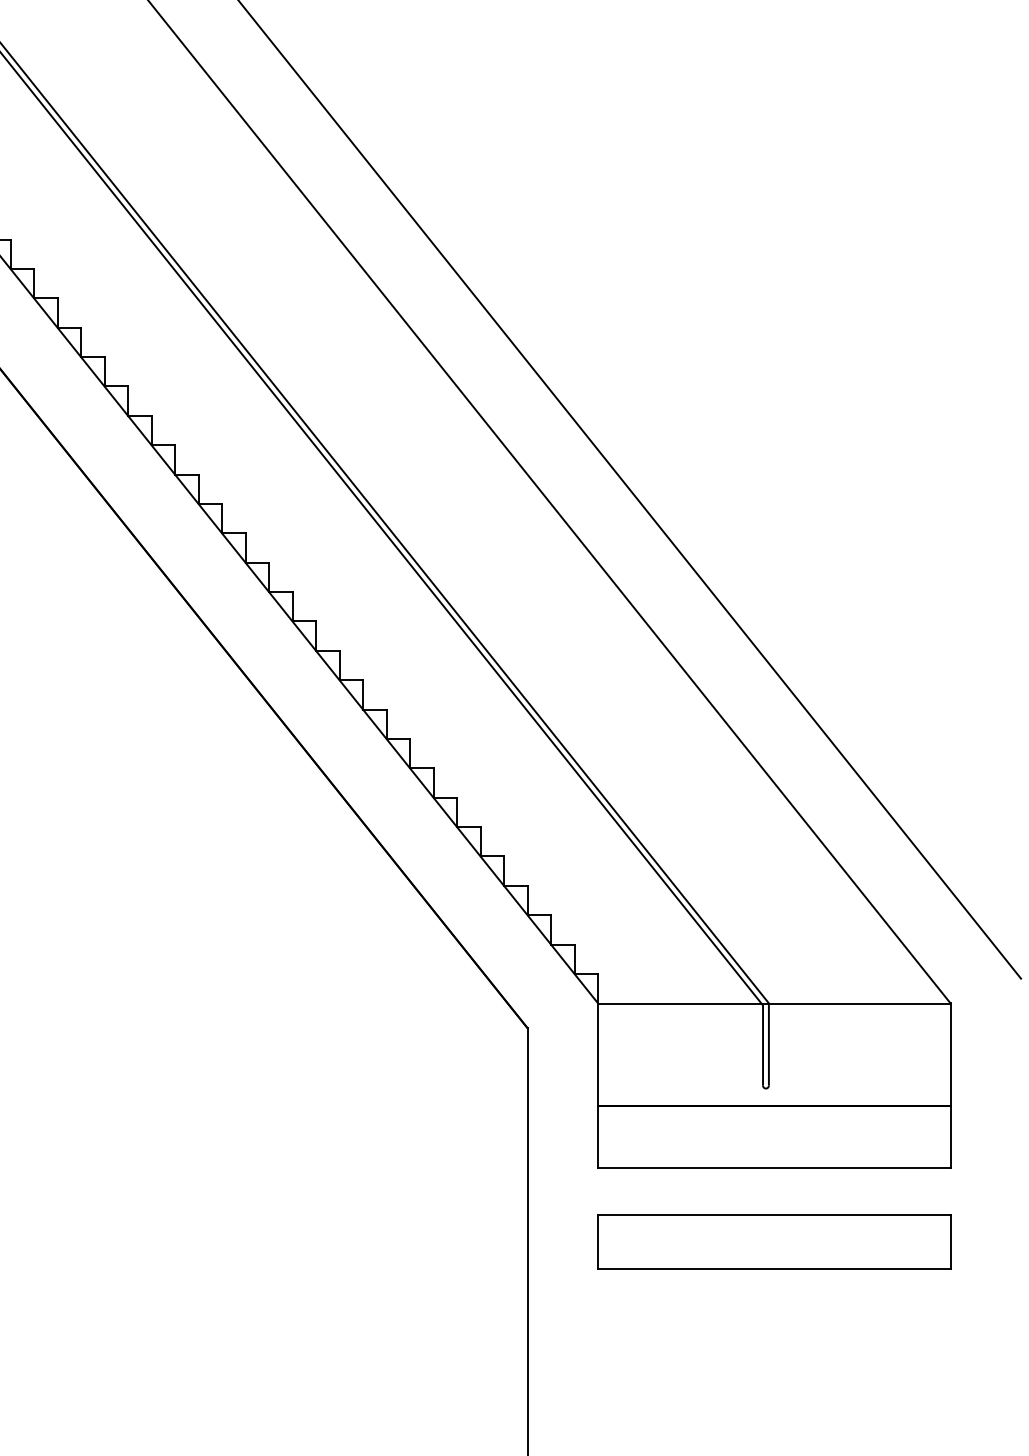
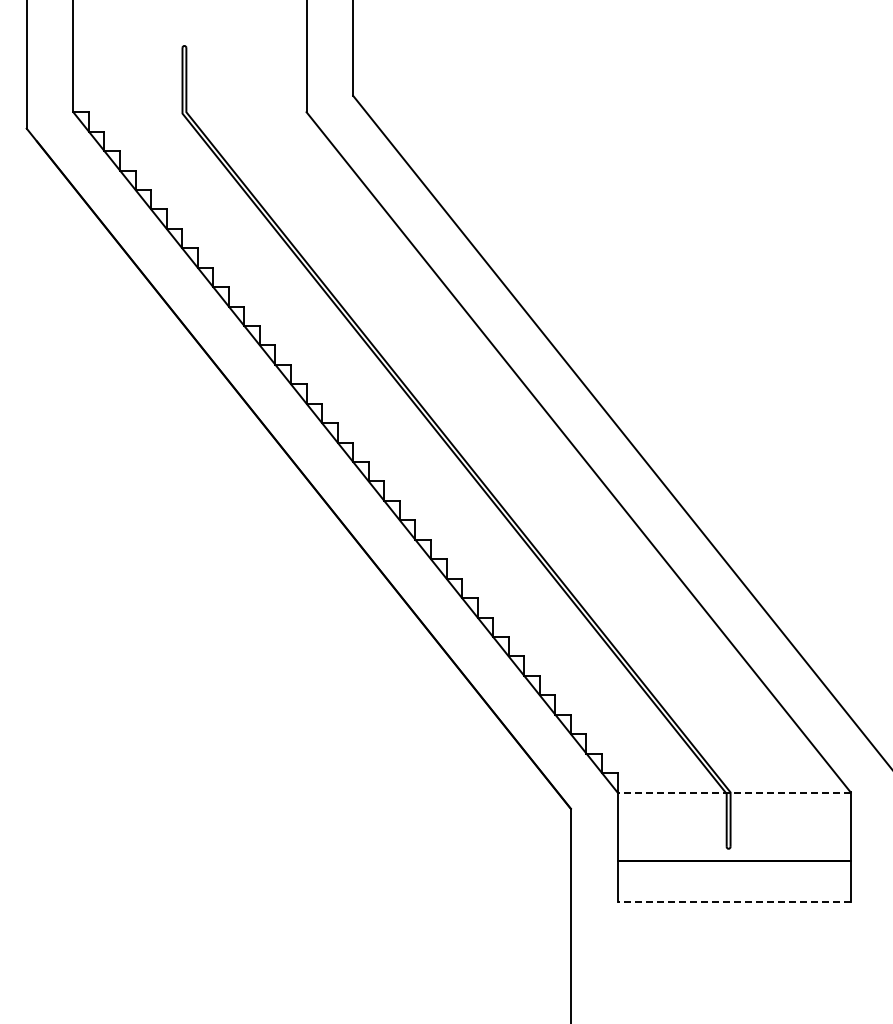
line: (774, 1003) -> (734, 792), solid -> dashed
line: (774, 1168) -> (734, 901), solid -> dashed
part: (774, 1242) -> (734, 950), removed

